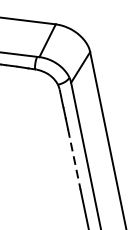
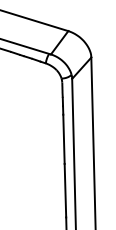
line: (73, 159) -> (63, 139), dashed -> solid

